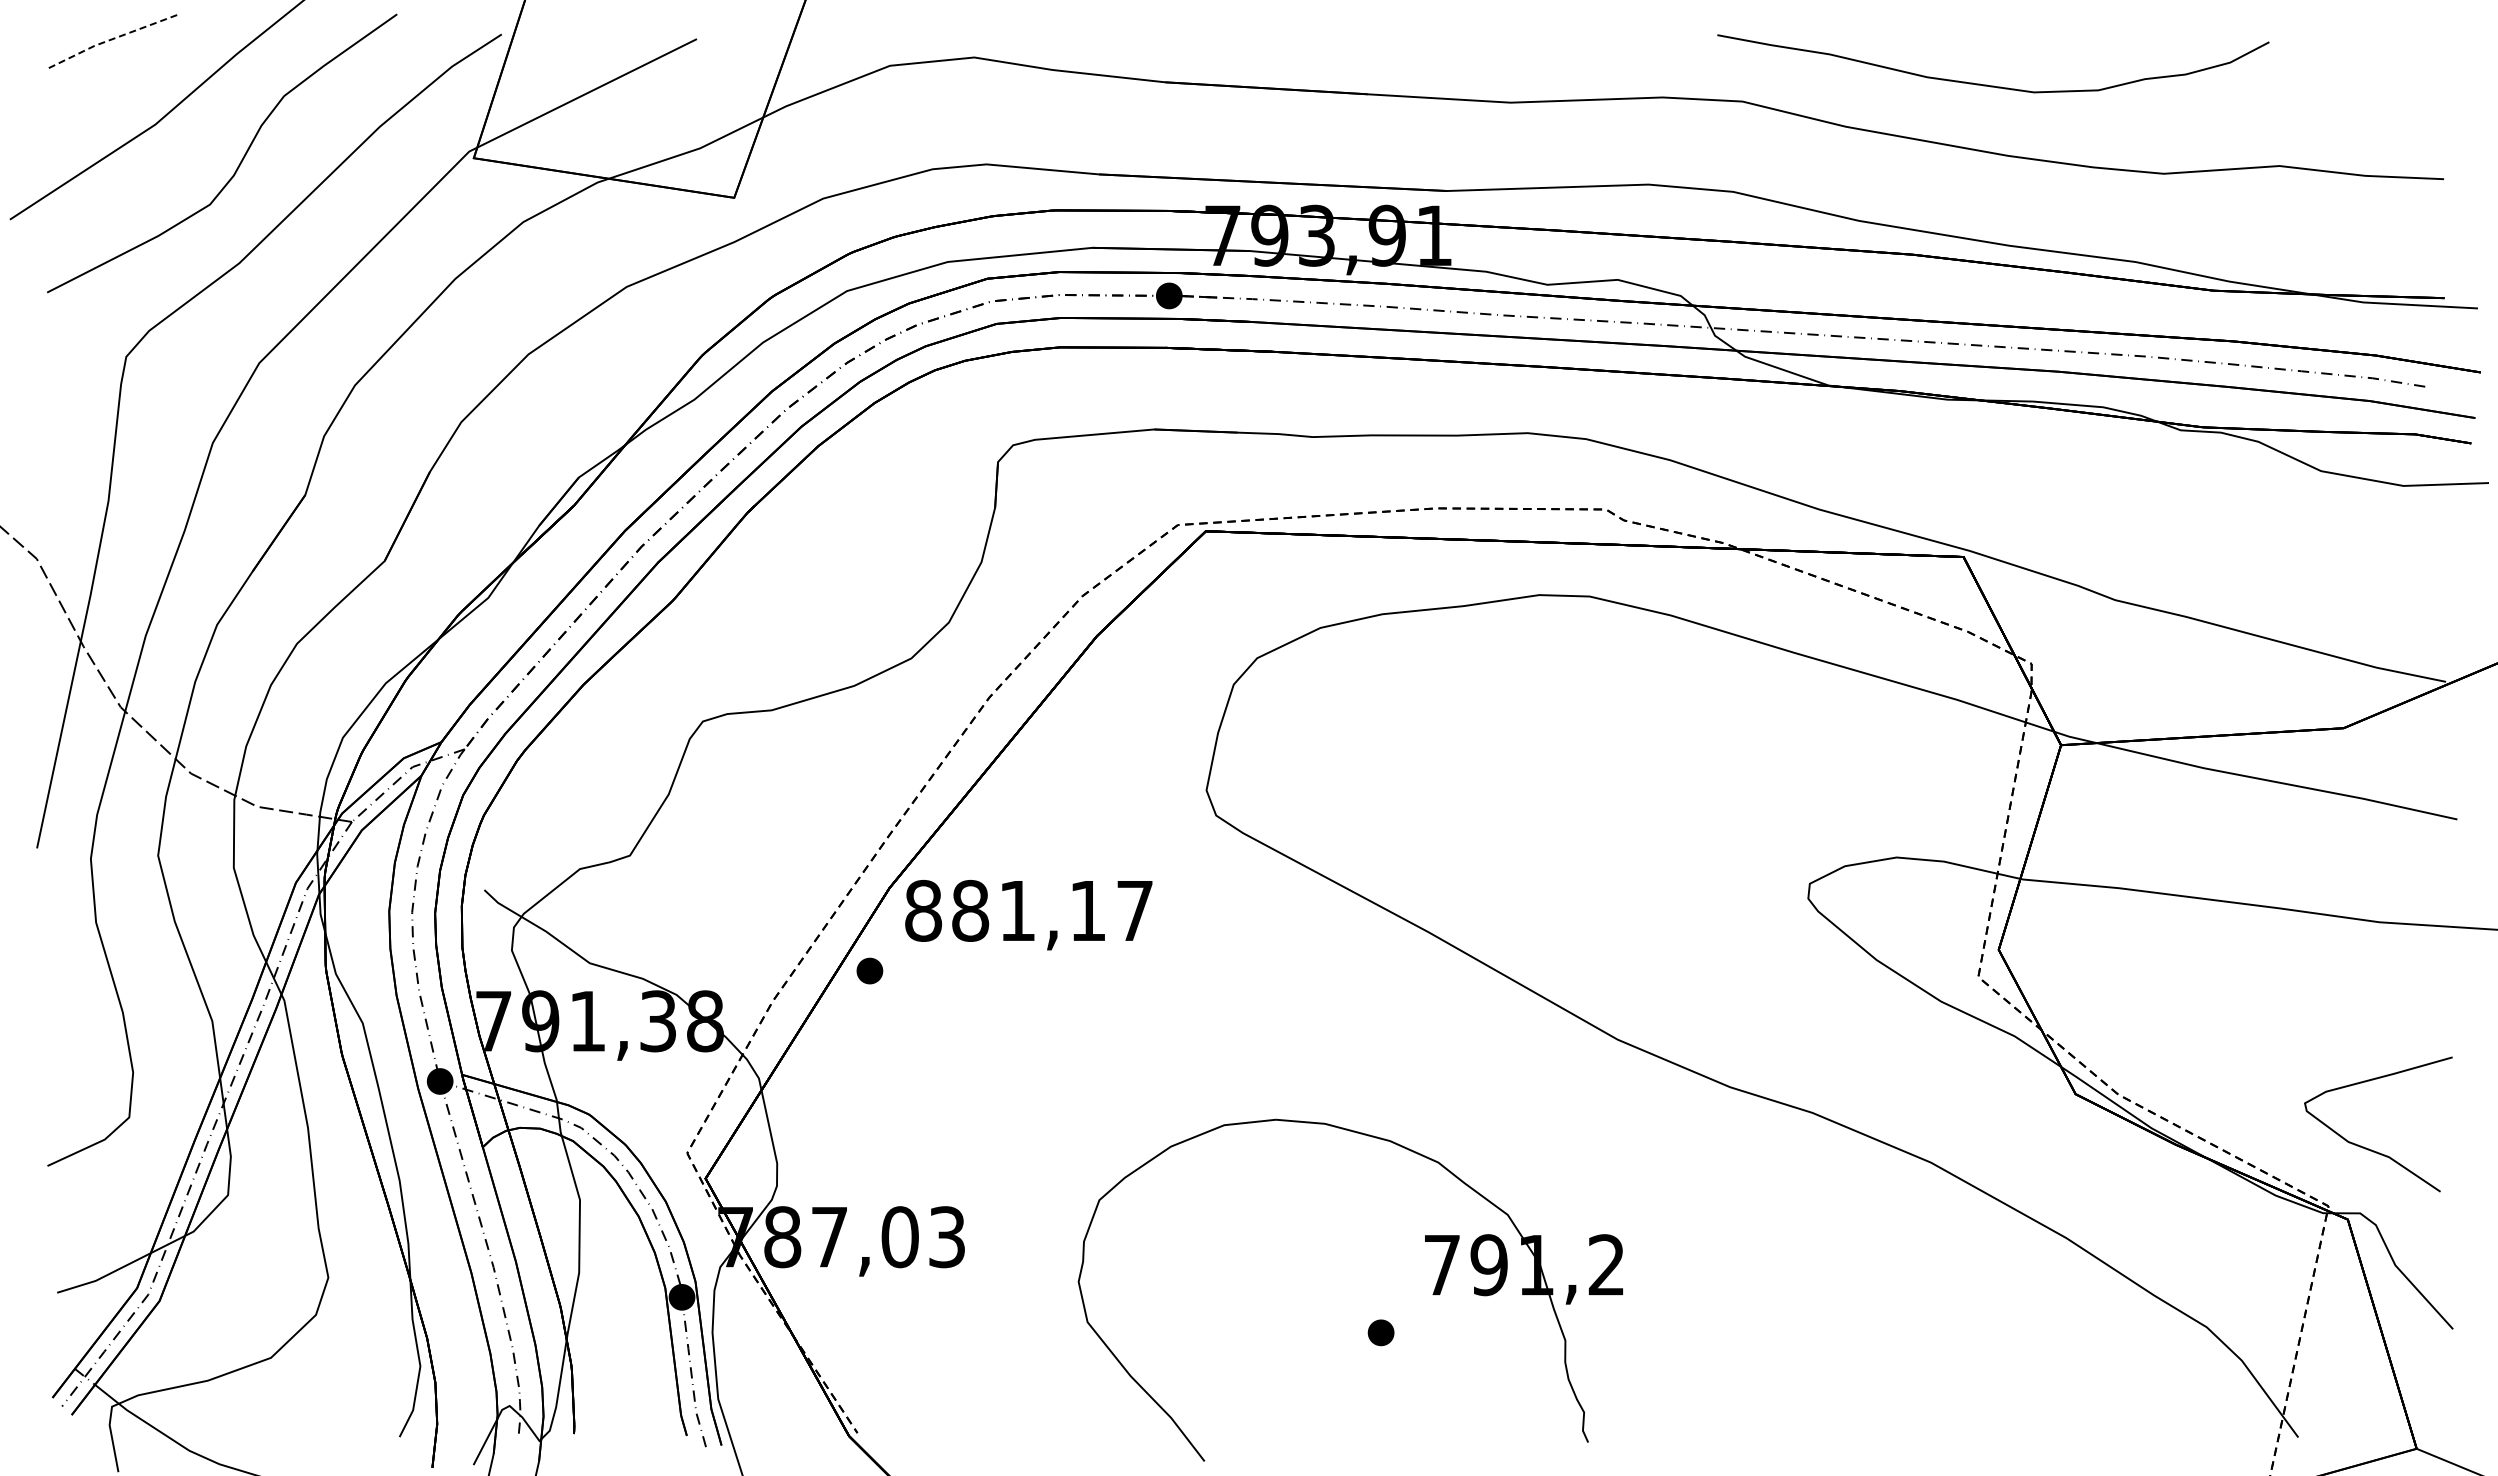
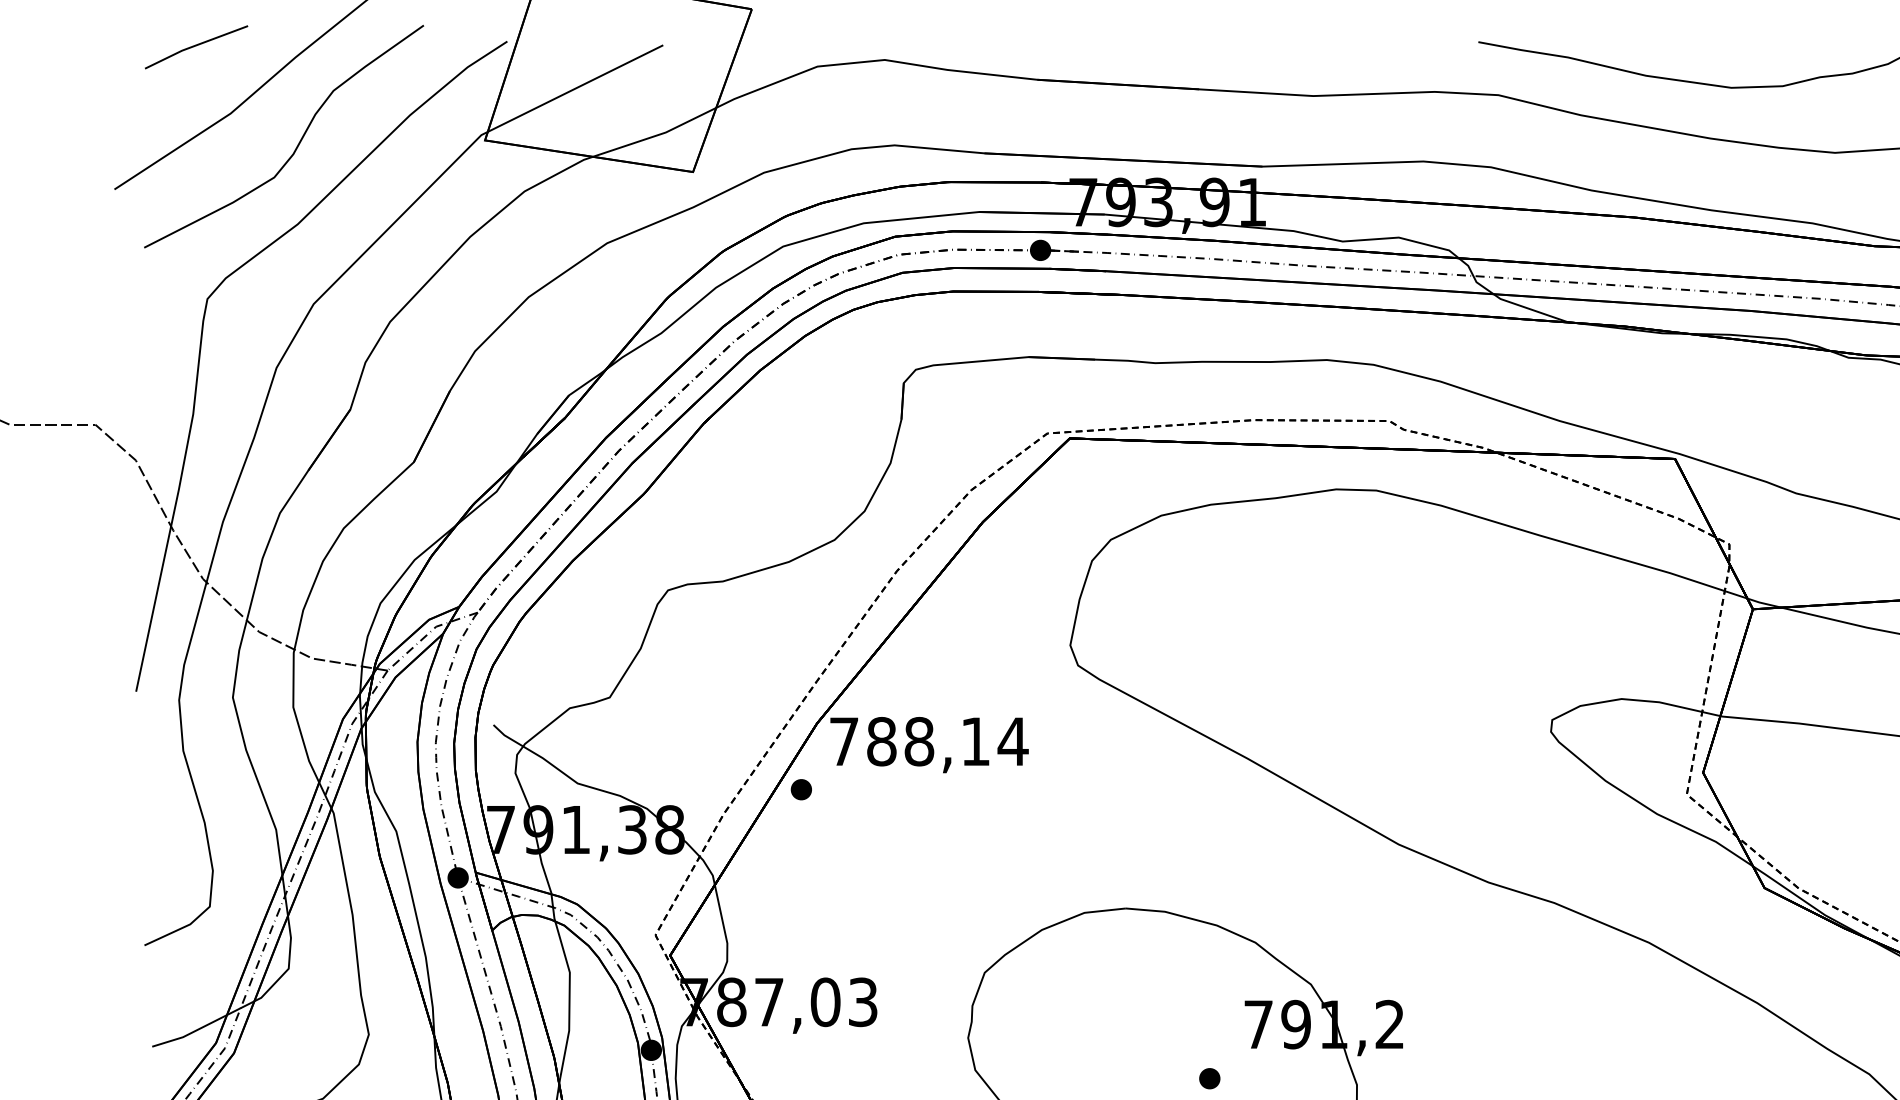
line: (111, 39) -> (195, 45), dashed -> solid
text: (1029, 910) -> (928, 741), 881,17 -> 788,14

